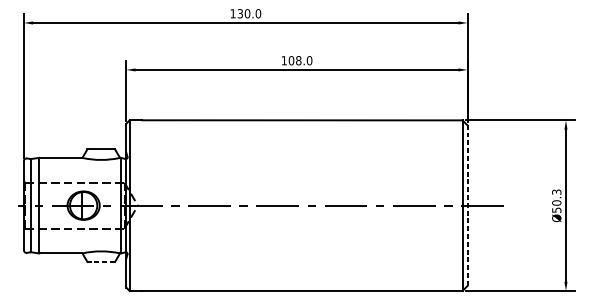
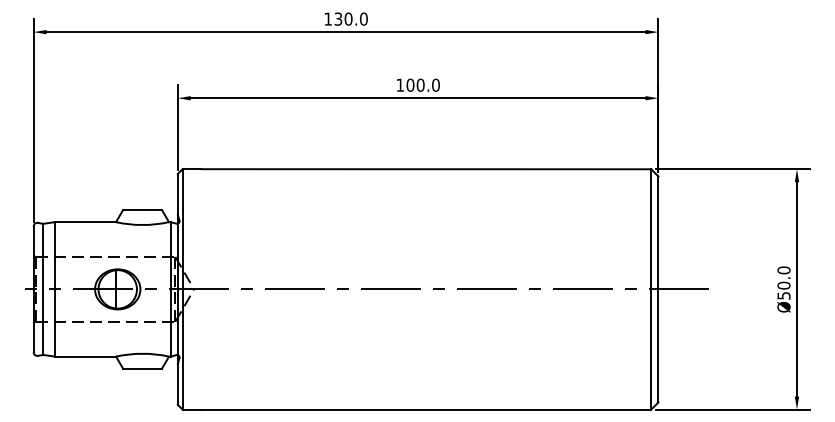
text: (298, 60) -> (420, 85), 108.0 -> 100.0
text: (556, 192) -> (783, 270), Ø50.3 -> Ø50.0
line: (467, 205) -> (658, 289), dashed -> solid
line: (101, 261) -> (142, 368), dashed -> solid

